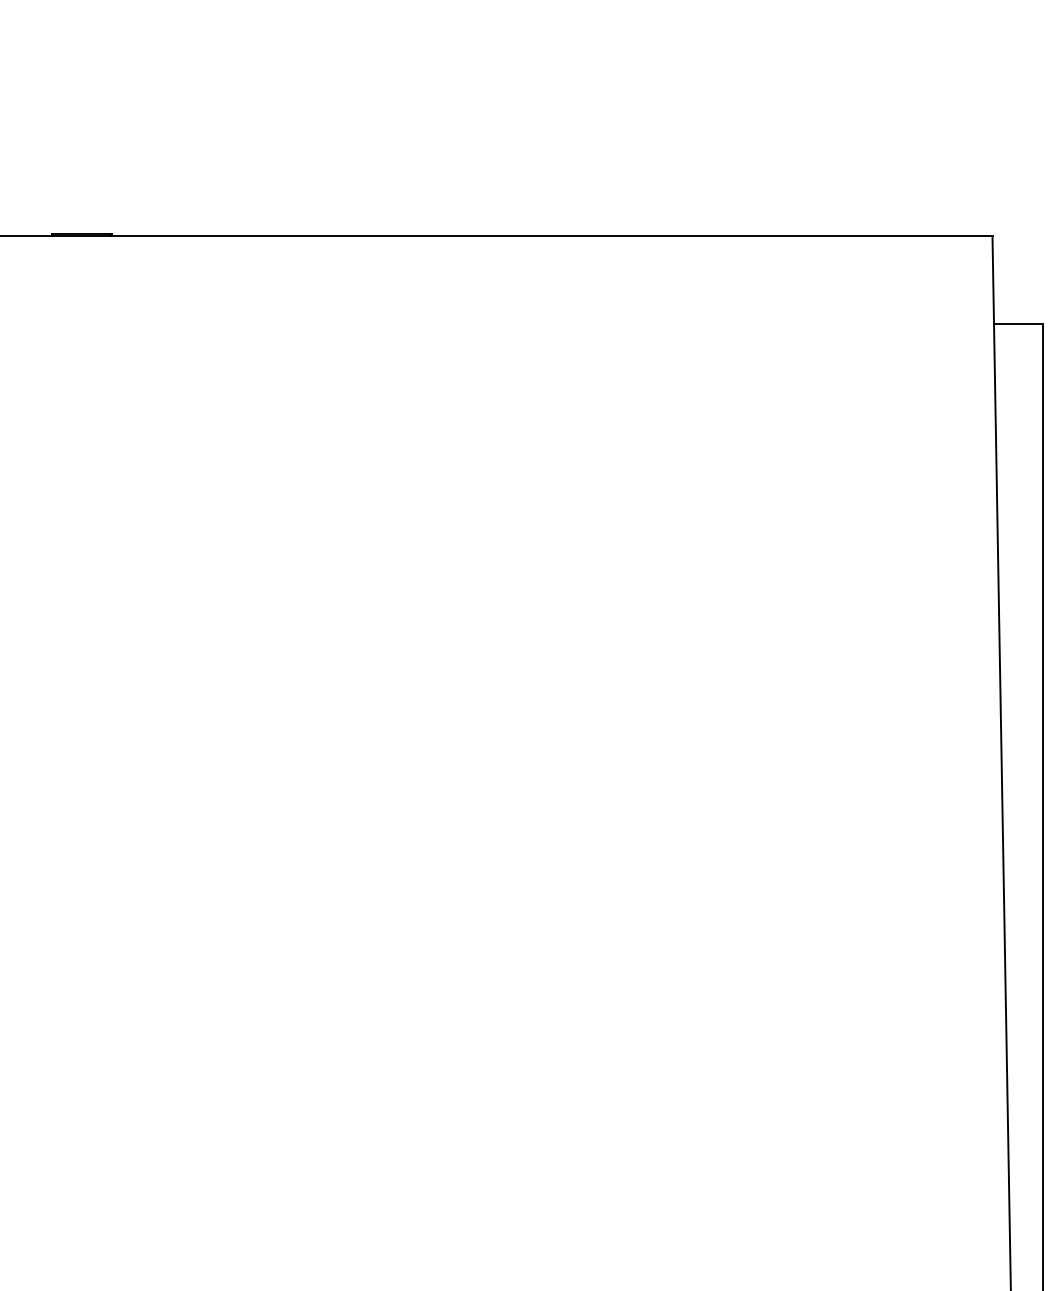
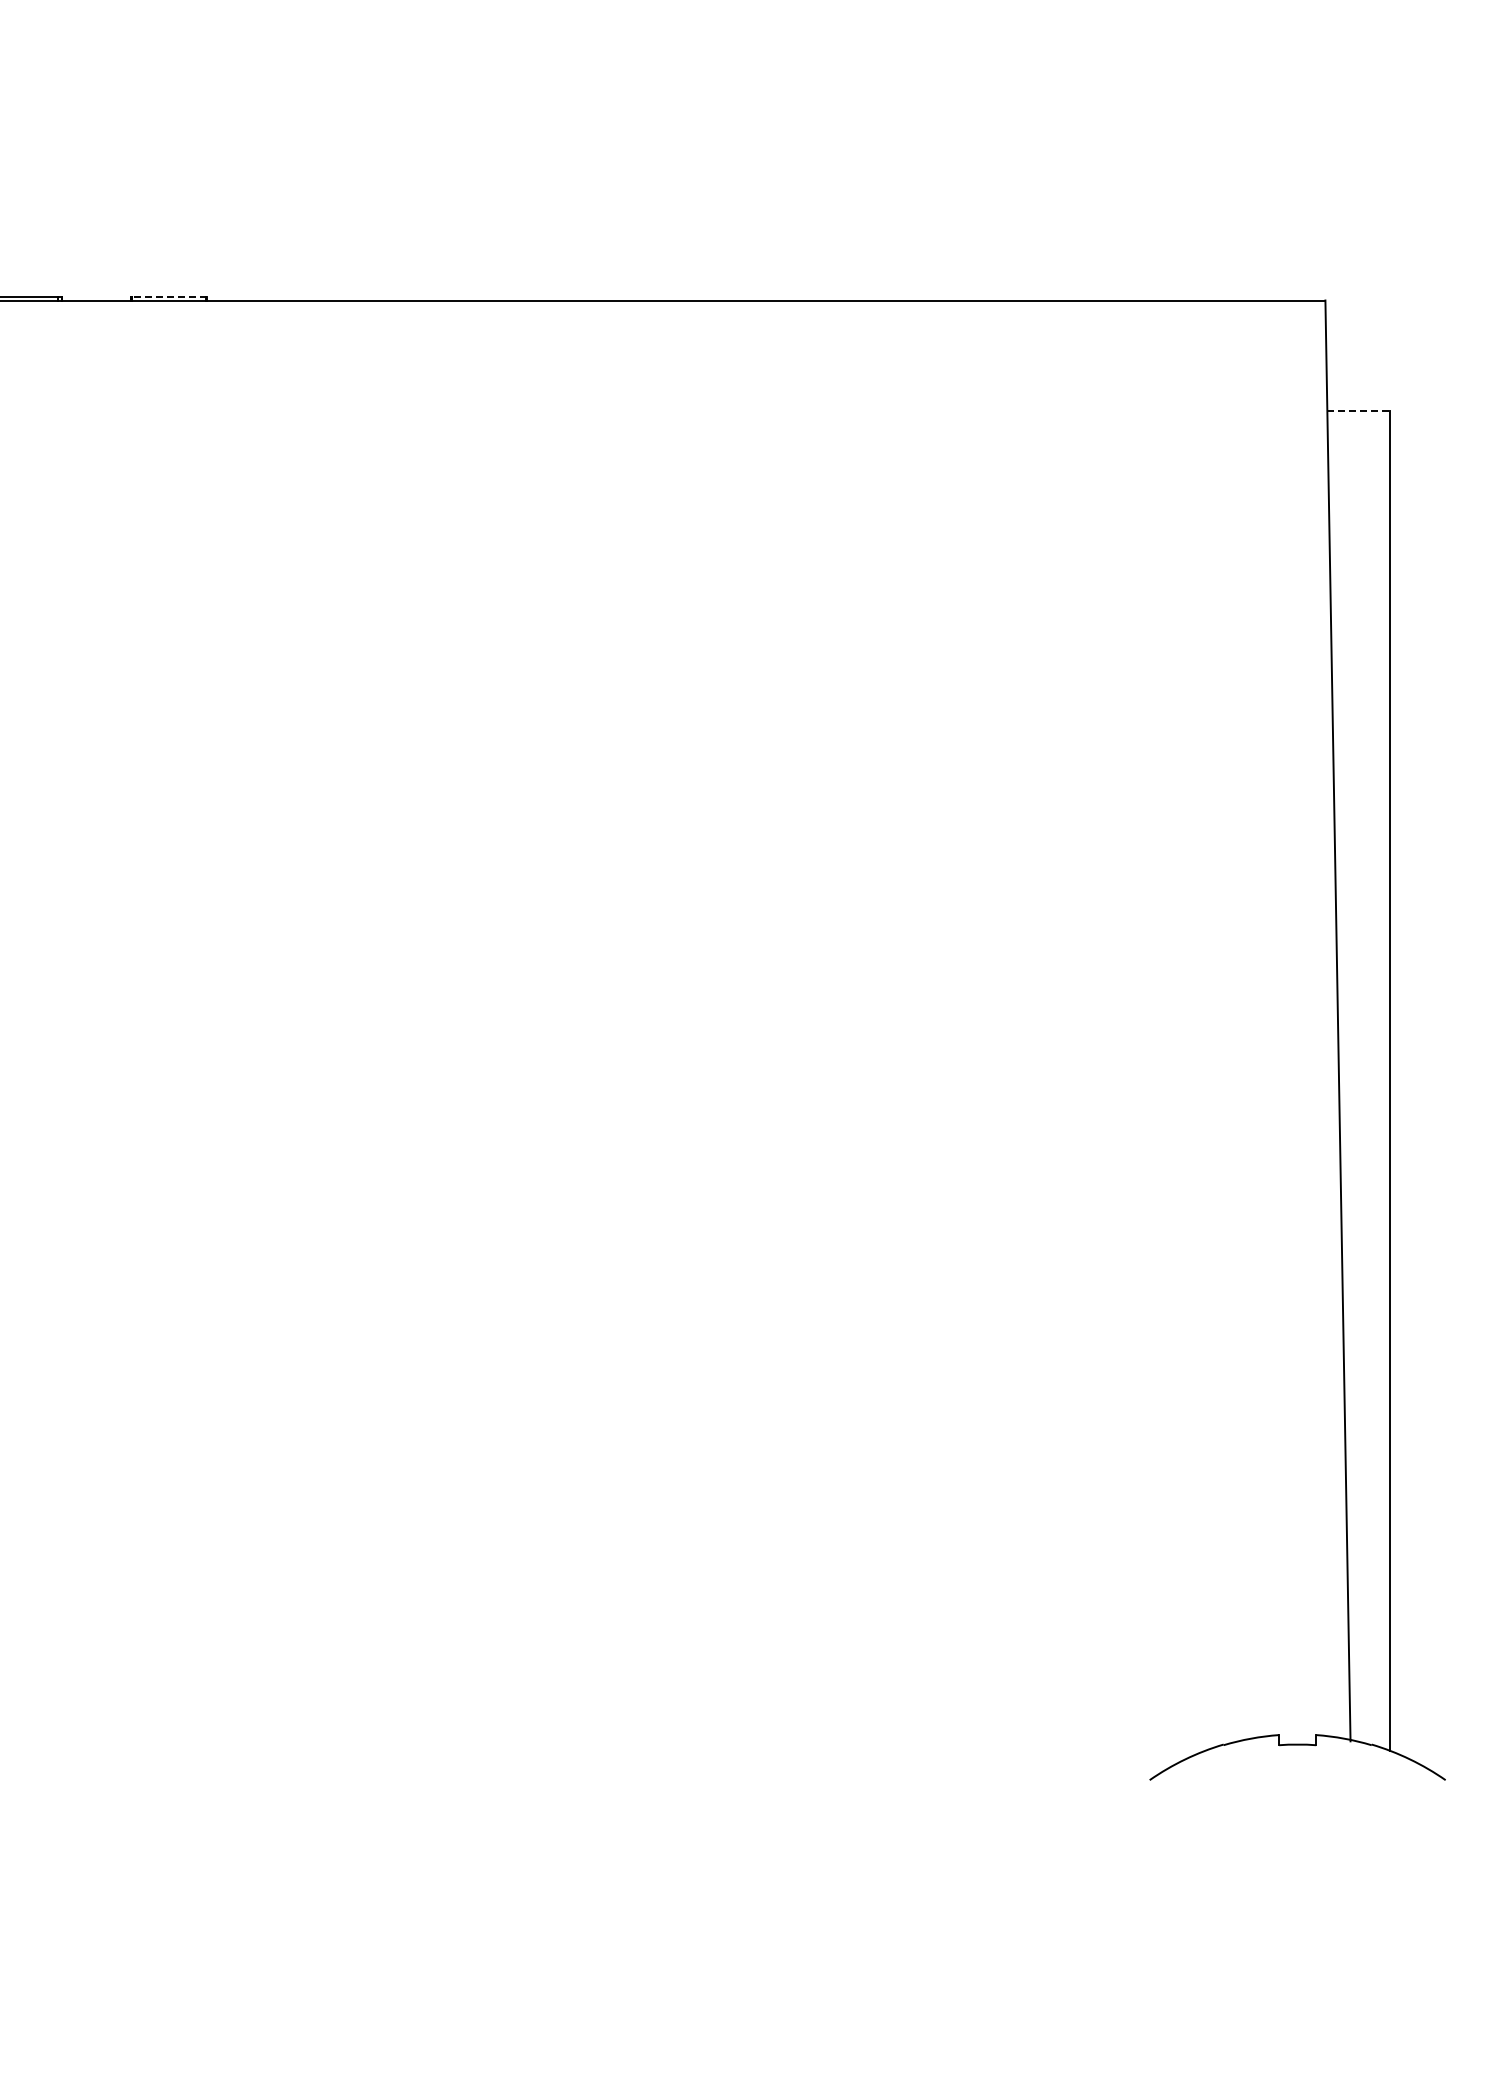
line: (81, 233) -> (169, 296), solid -> dashed
line: (1019, 323) -> (1359, 411), solid -> dashed

